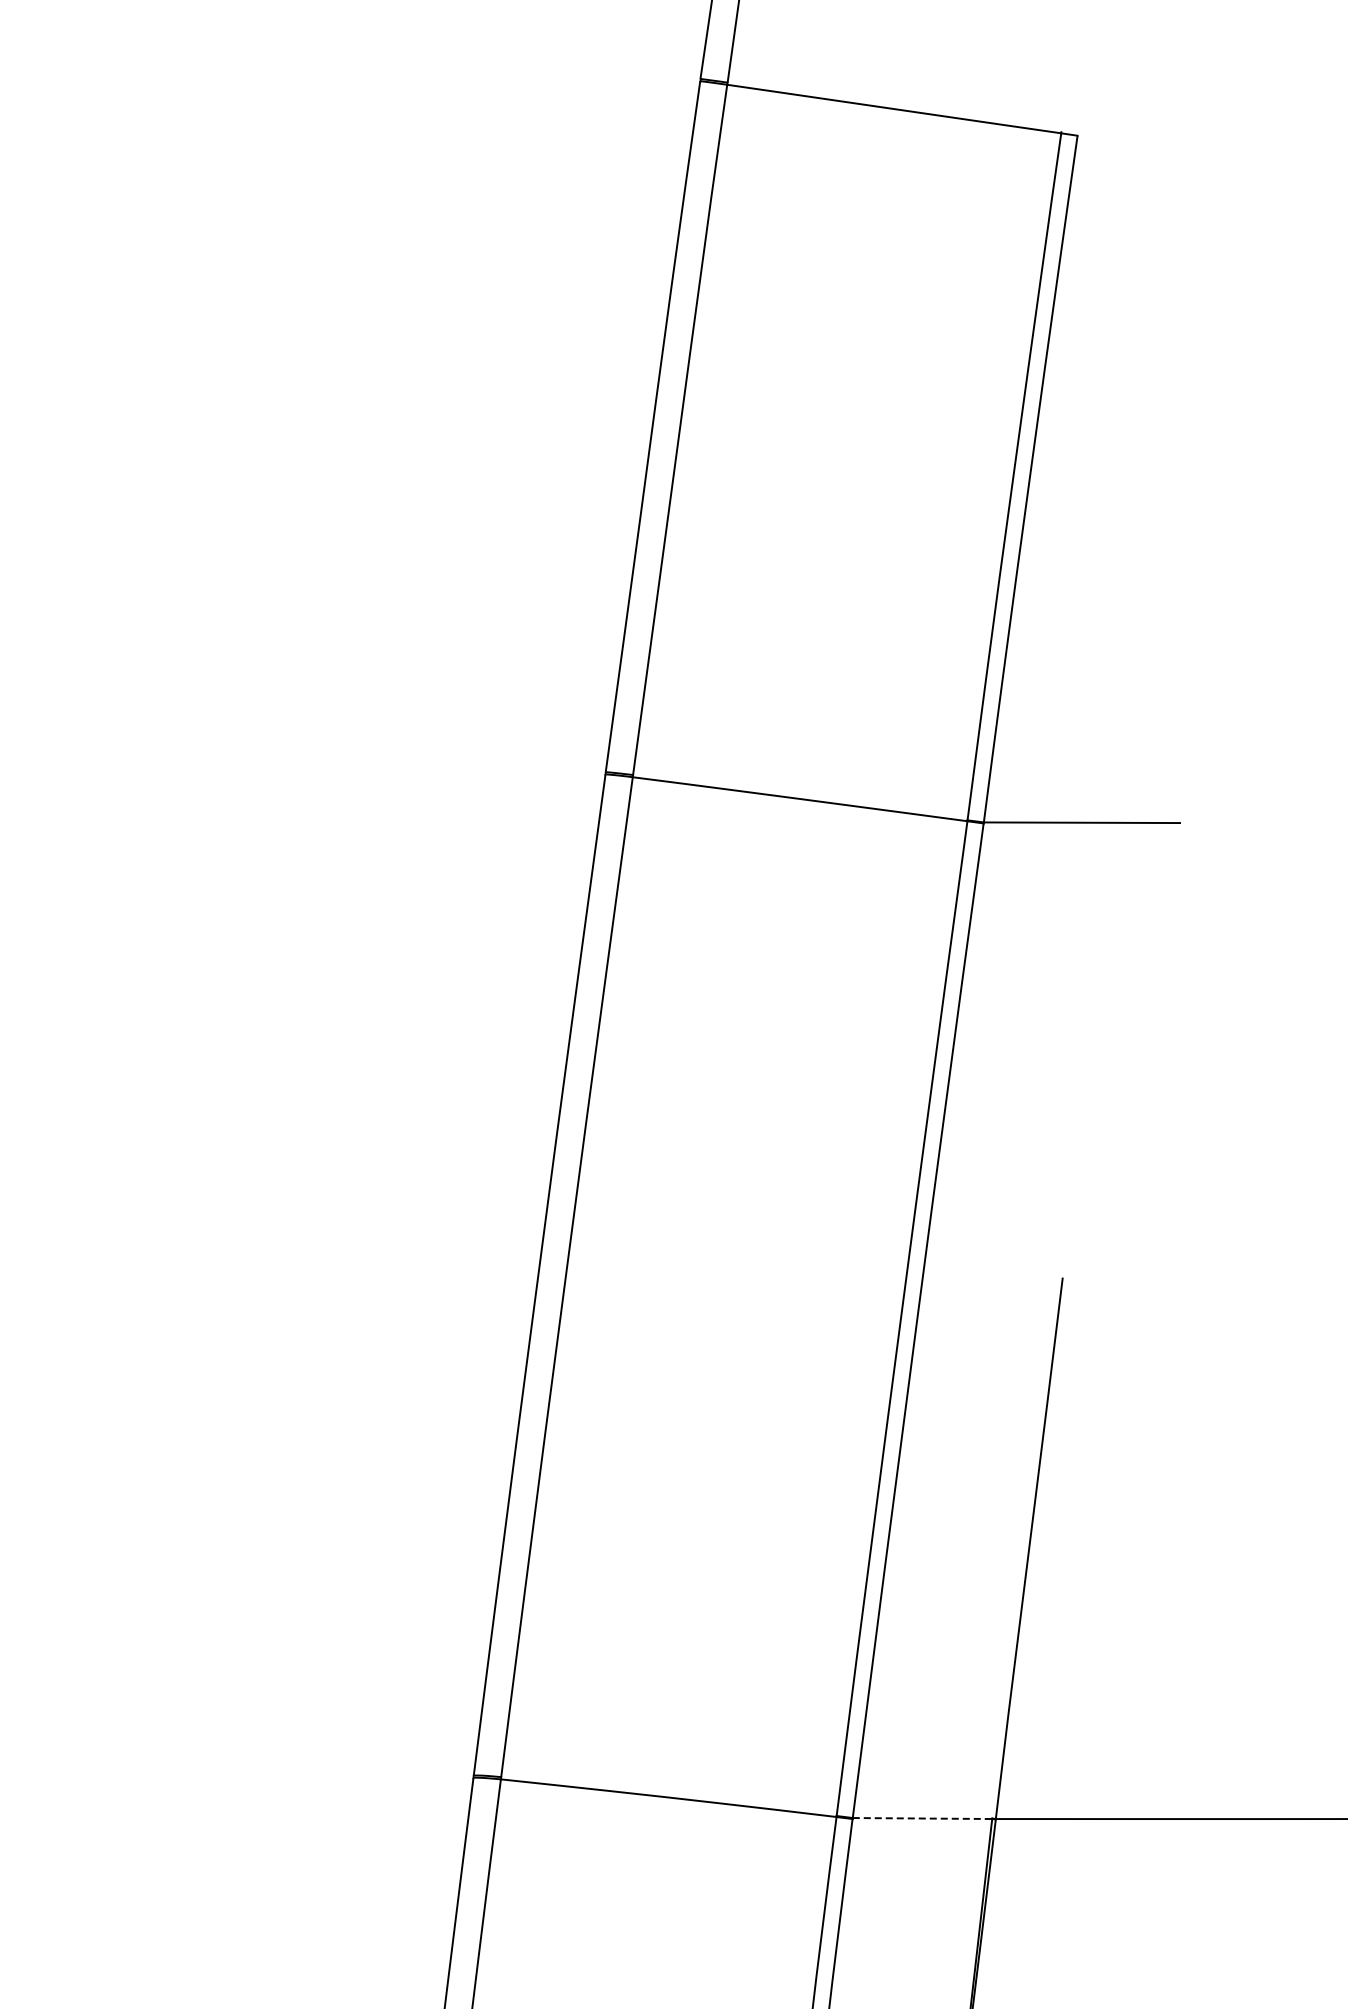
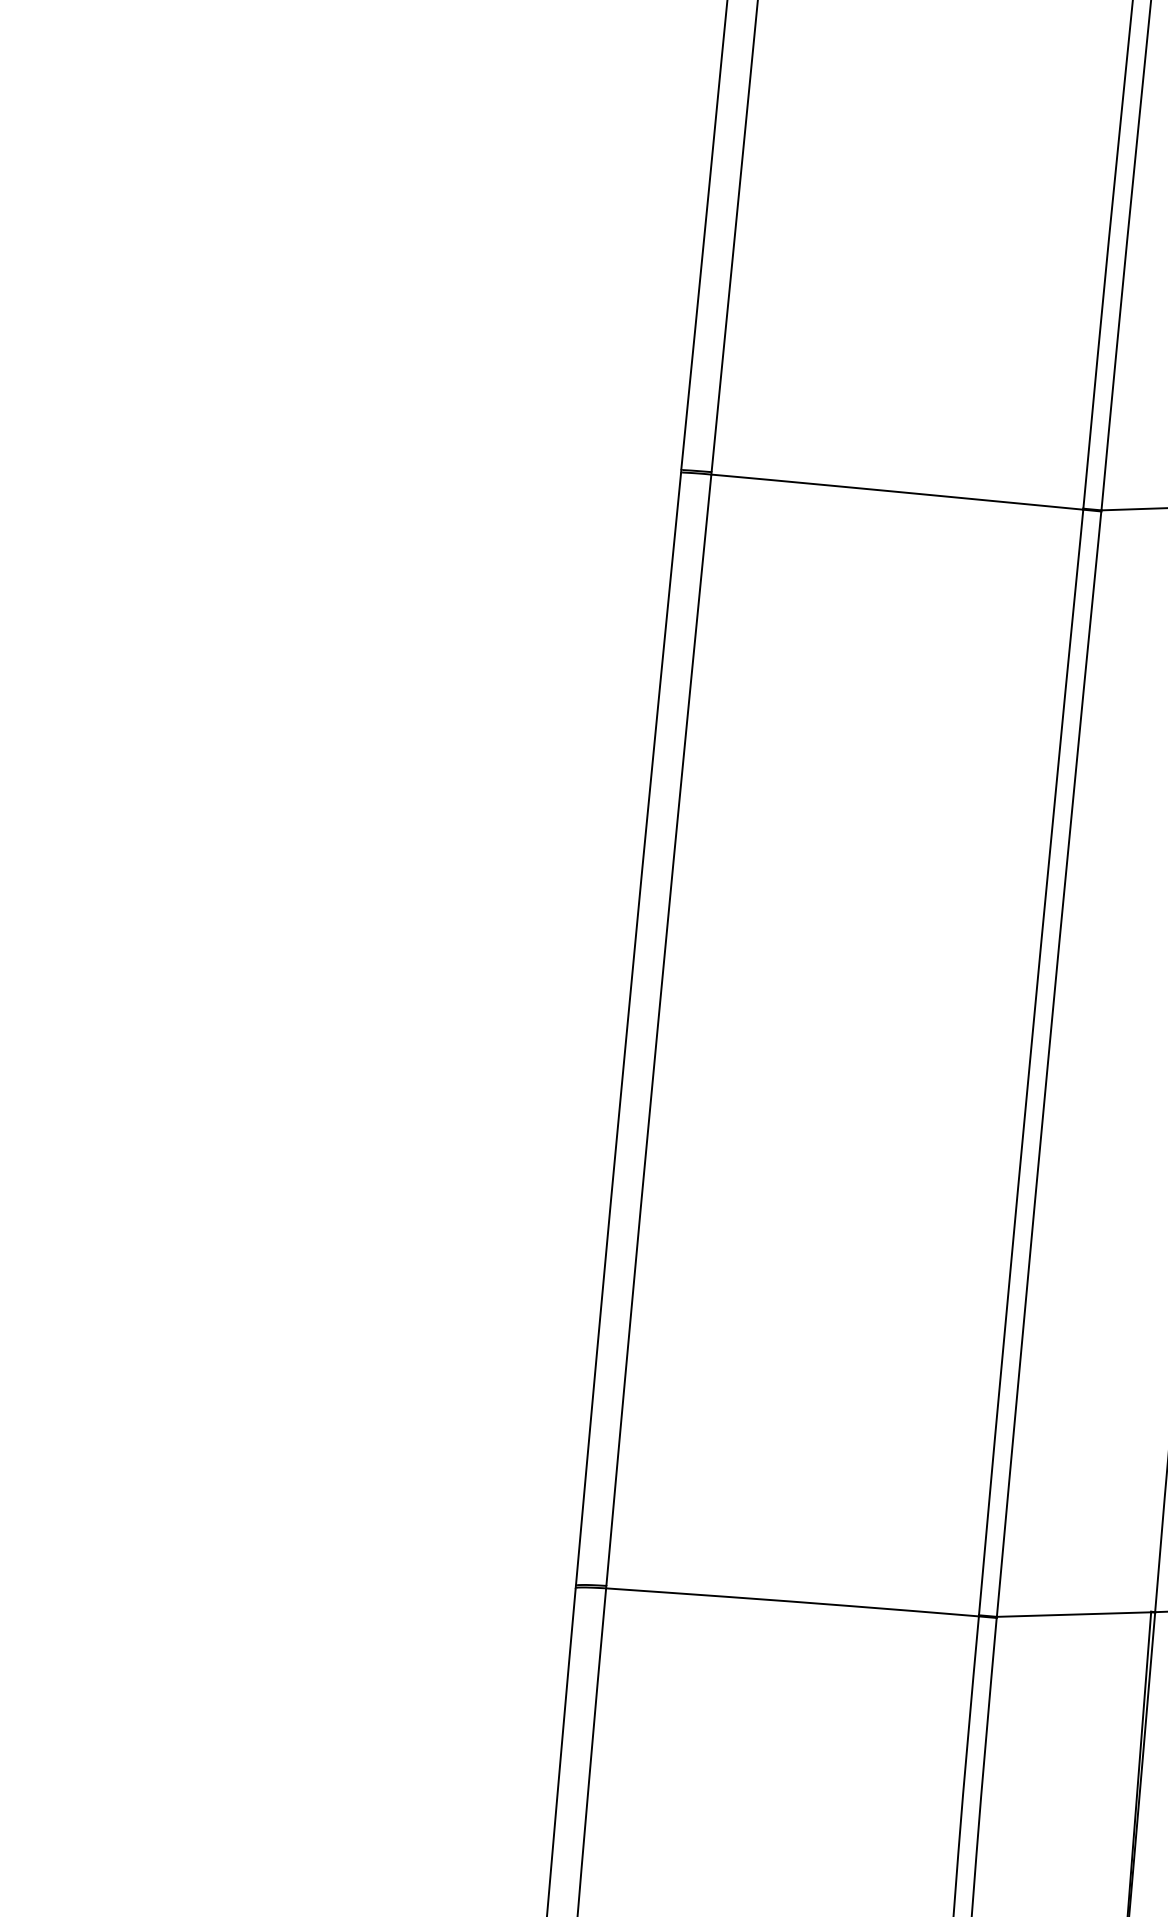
line: (922, 1818) -> (1074, 1614), dashed -> solid

